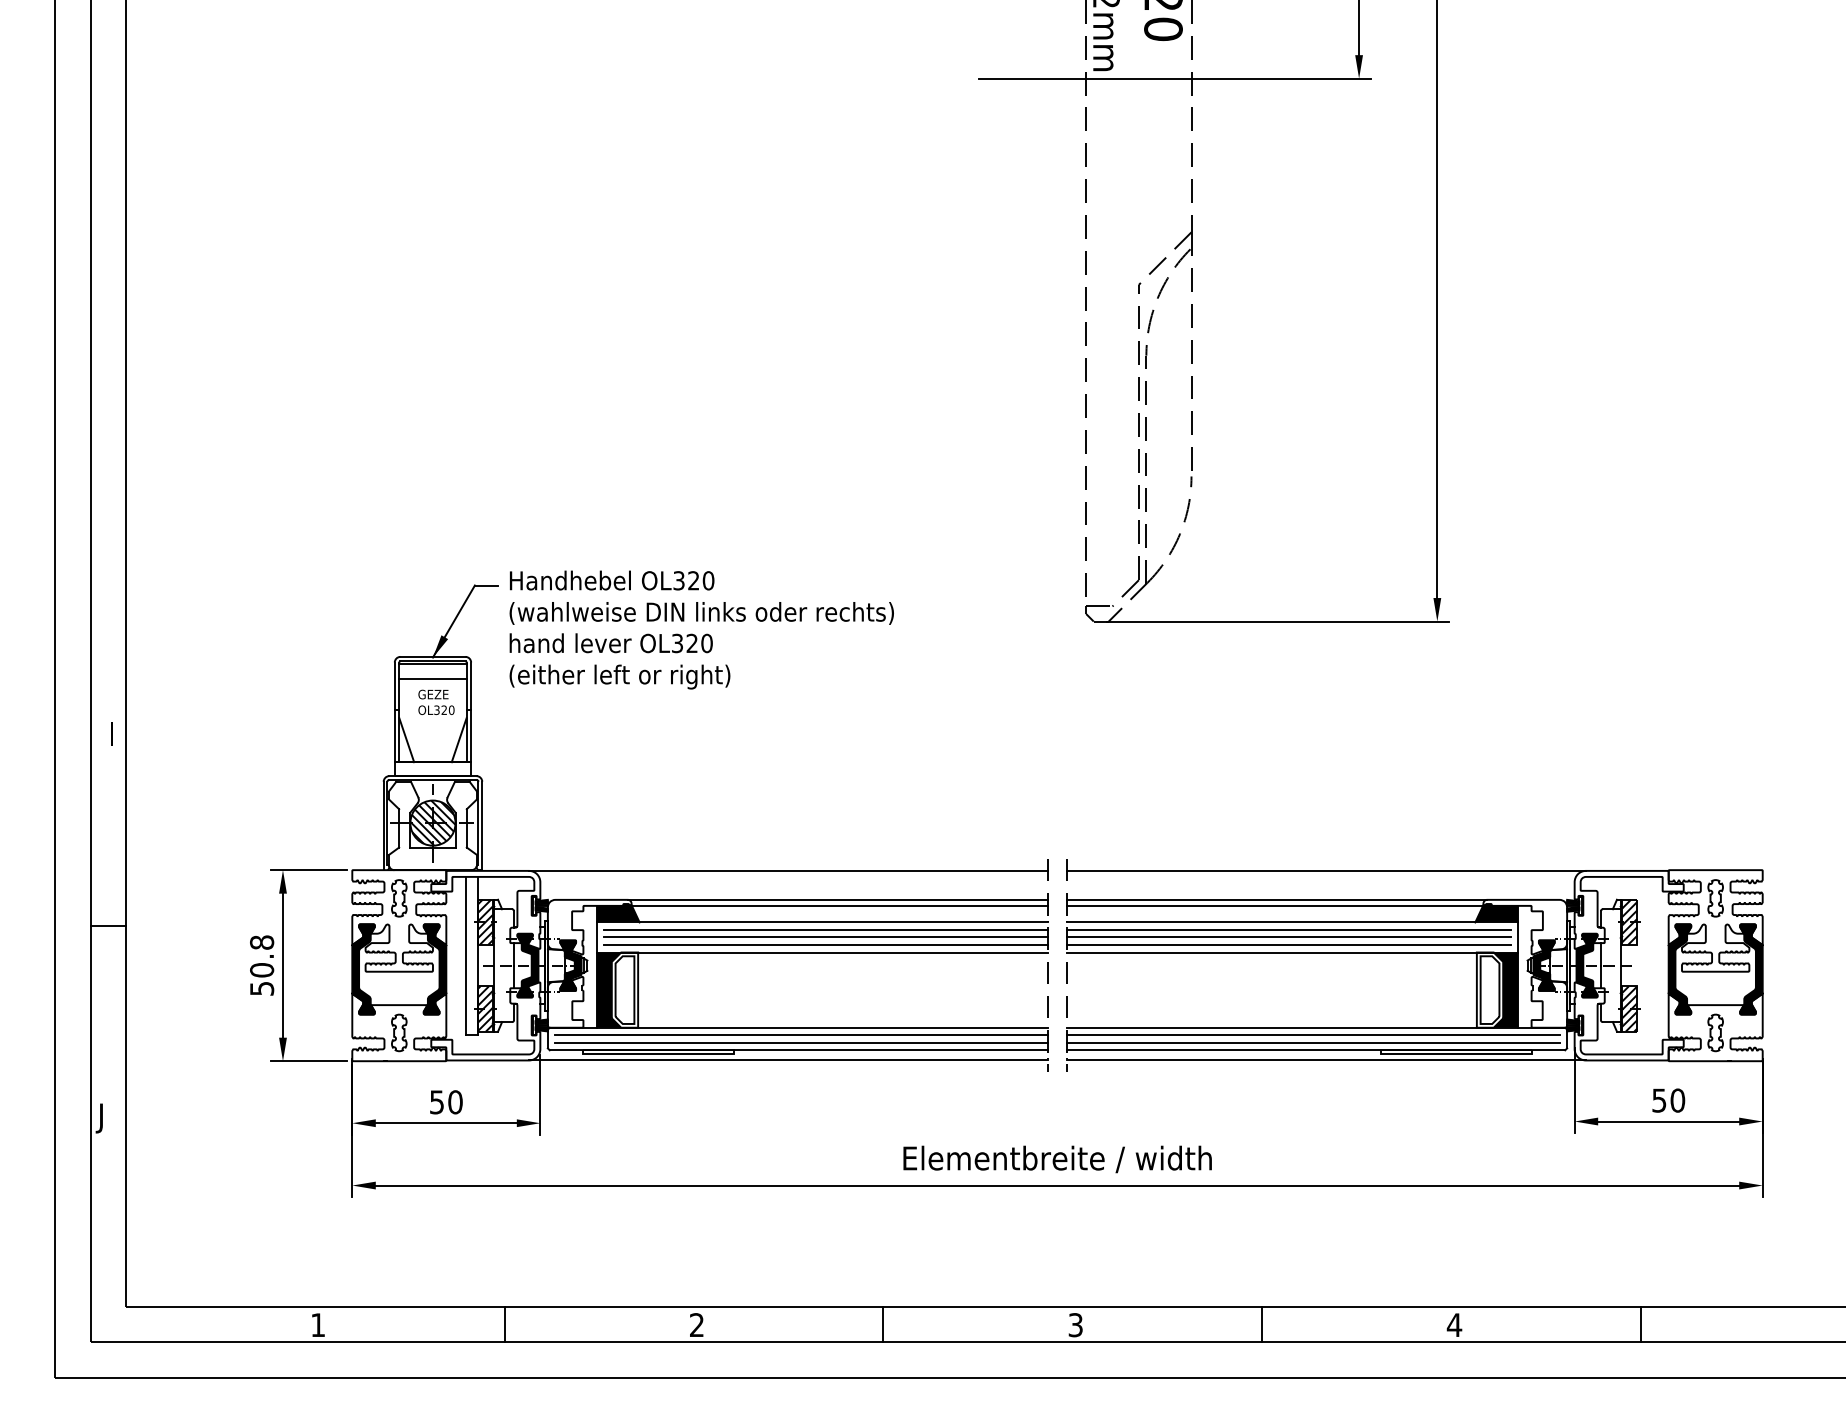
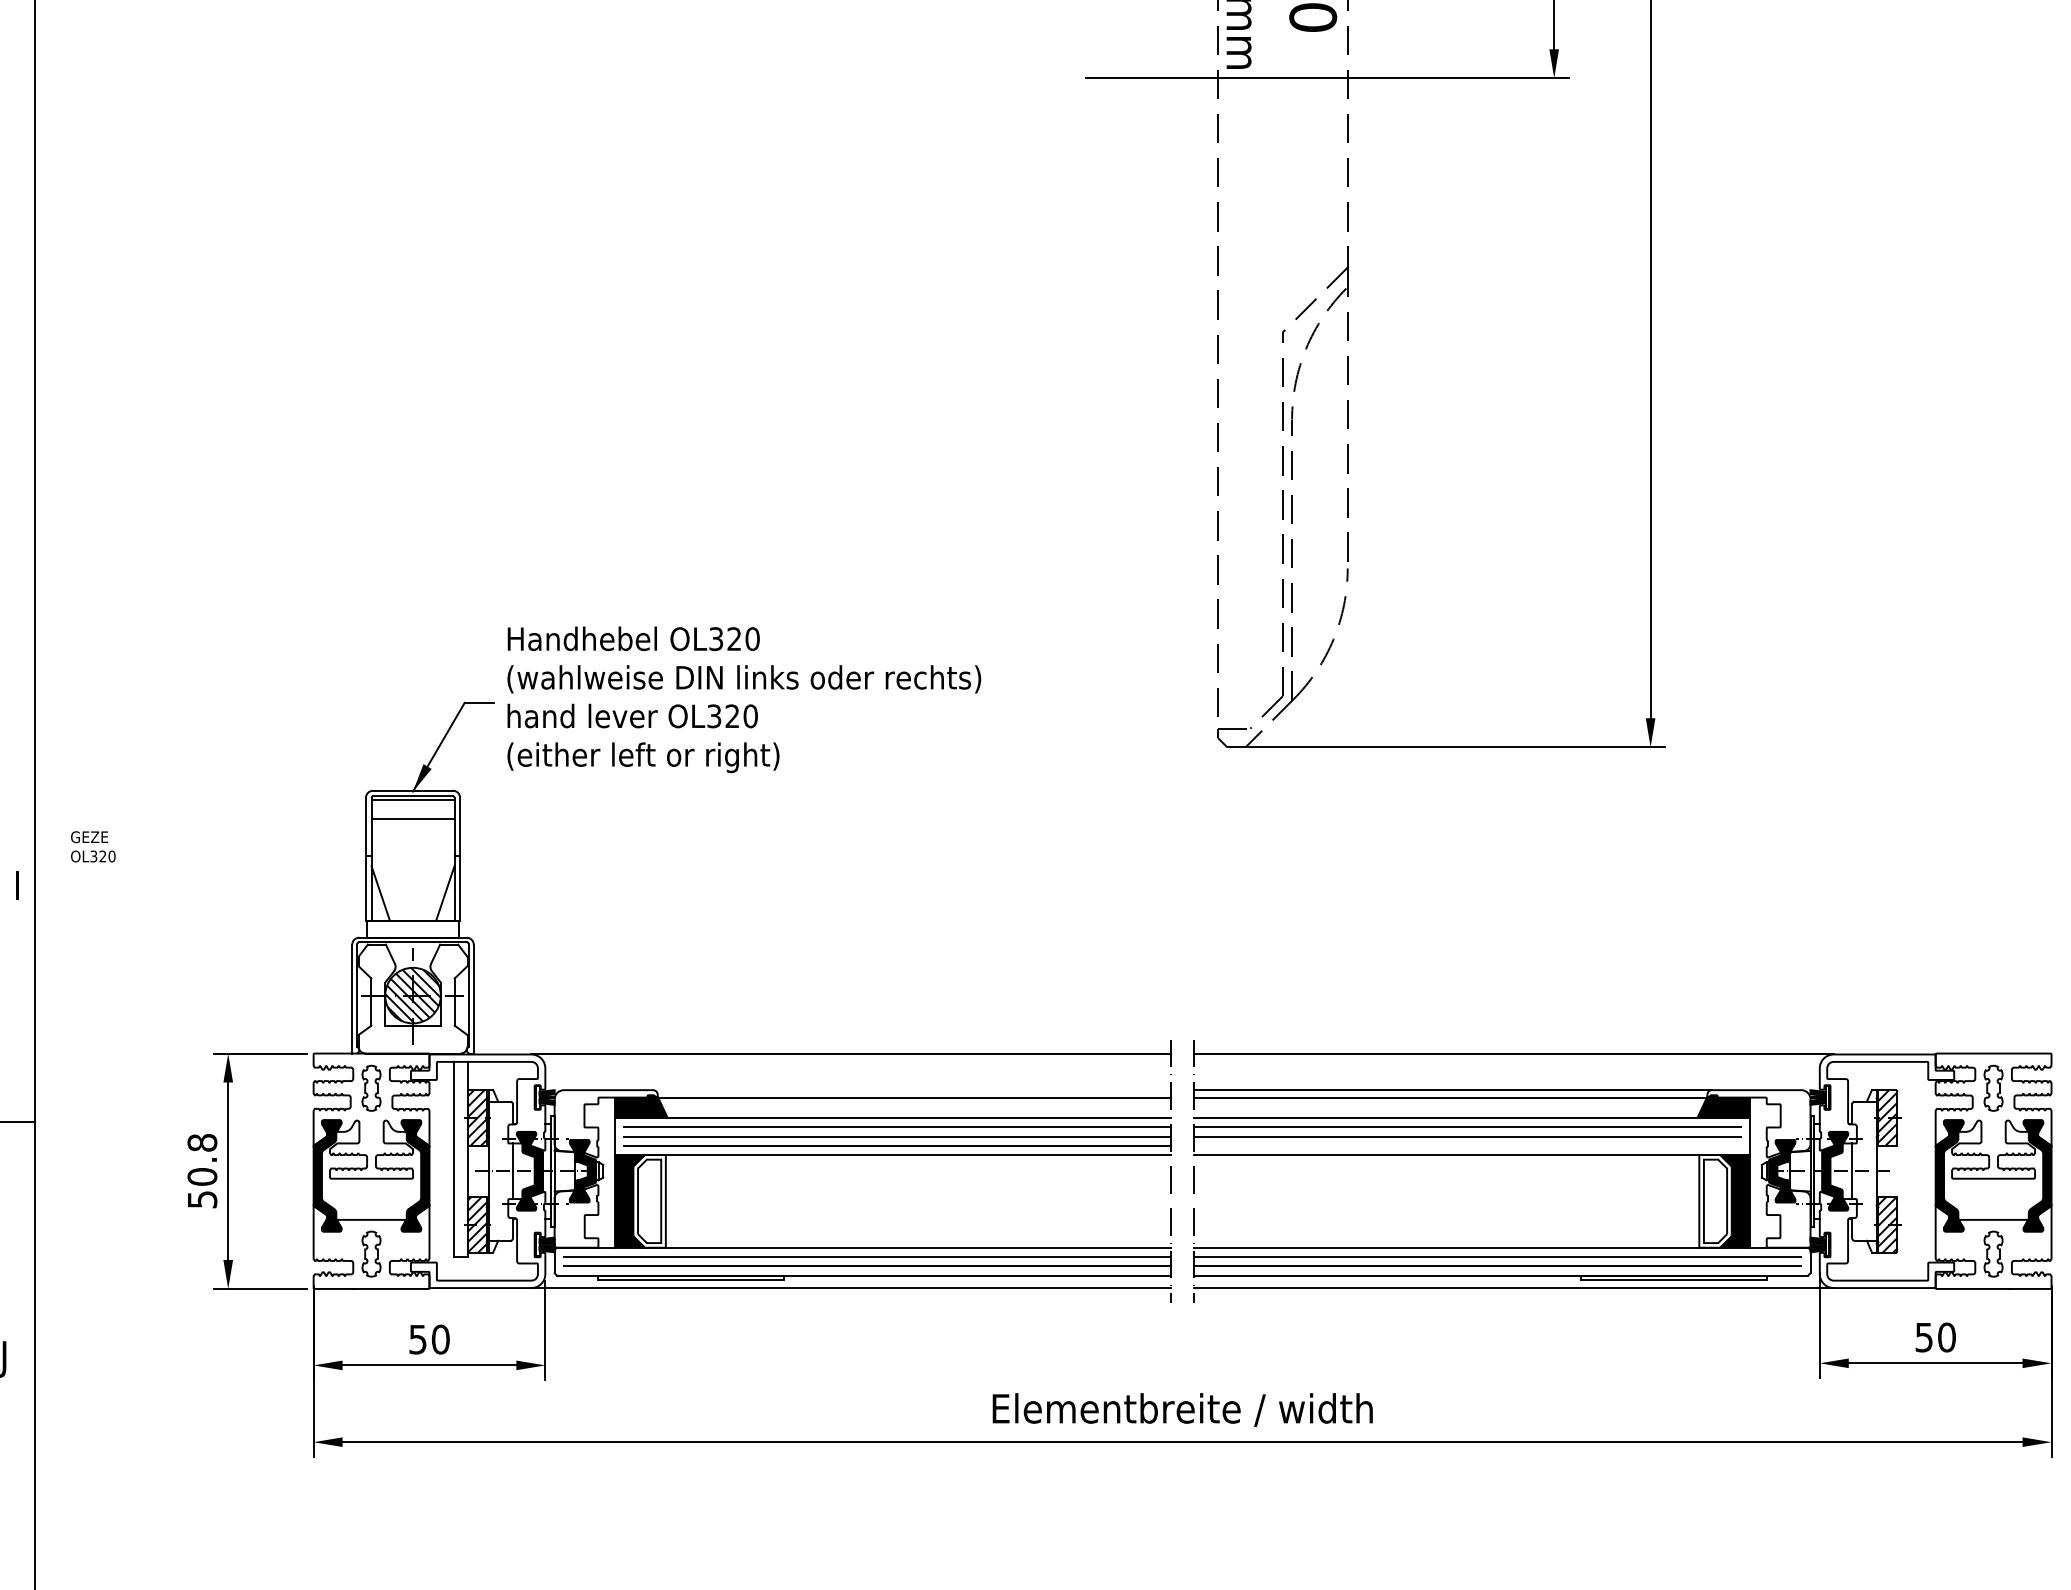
text: (701, 629) -> (743, 699), moved
text: (436, 701) -> (93, 845), moved
line: (837, 899) -> (911, 1089), removed
line: (1288, 944) -> (1467, 1145), removed

